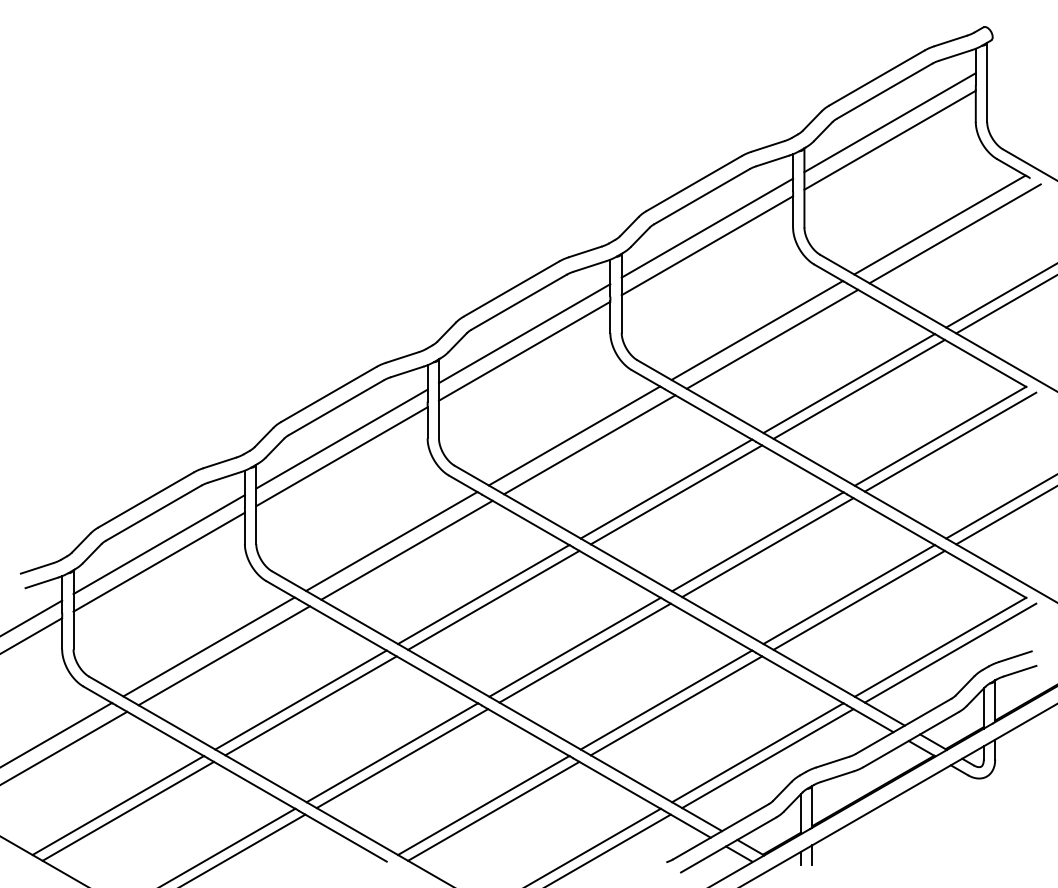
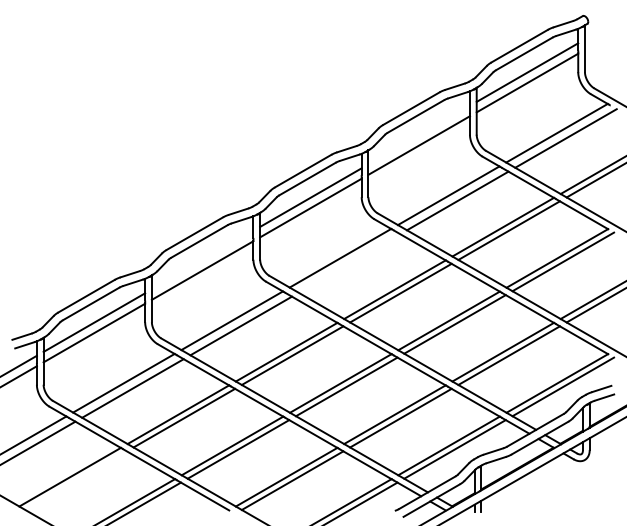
line: (706, 227) -> (418, 134), removed
line: (341, 438) -> (202, 259), removed
line: (589, 444) -> (349, 263), removed
line: (127, 811) -> (75, 480), removed

